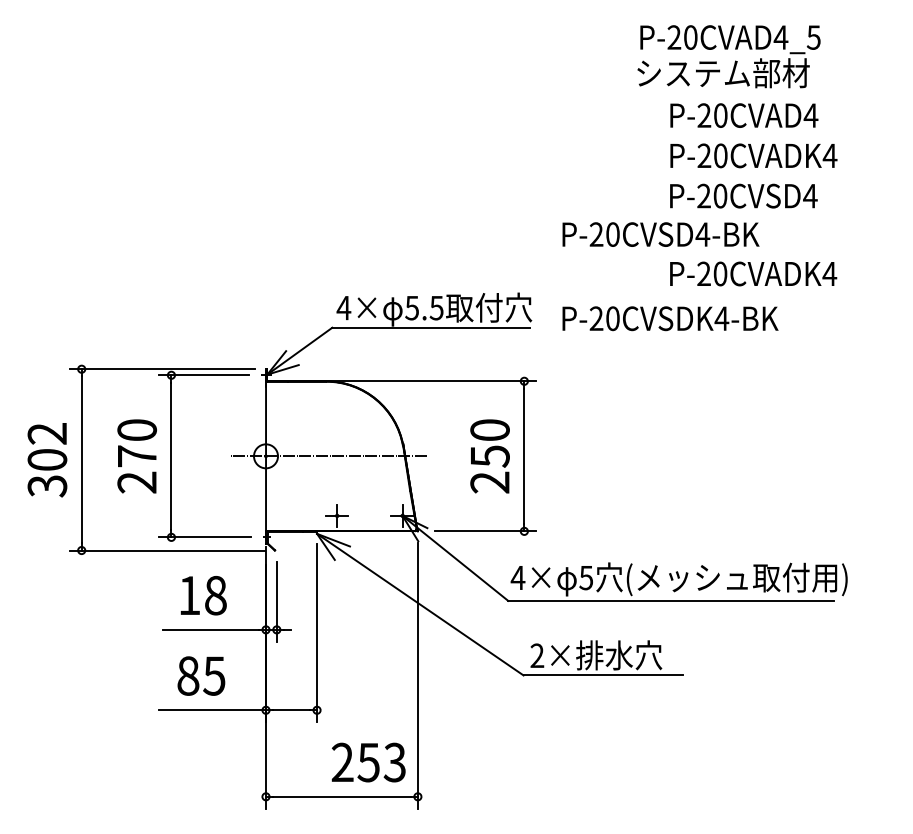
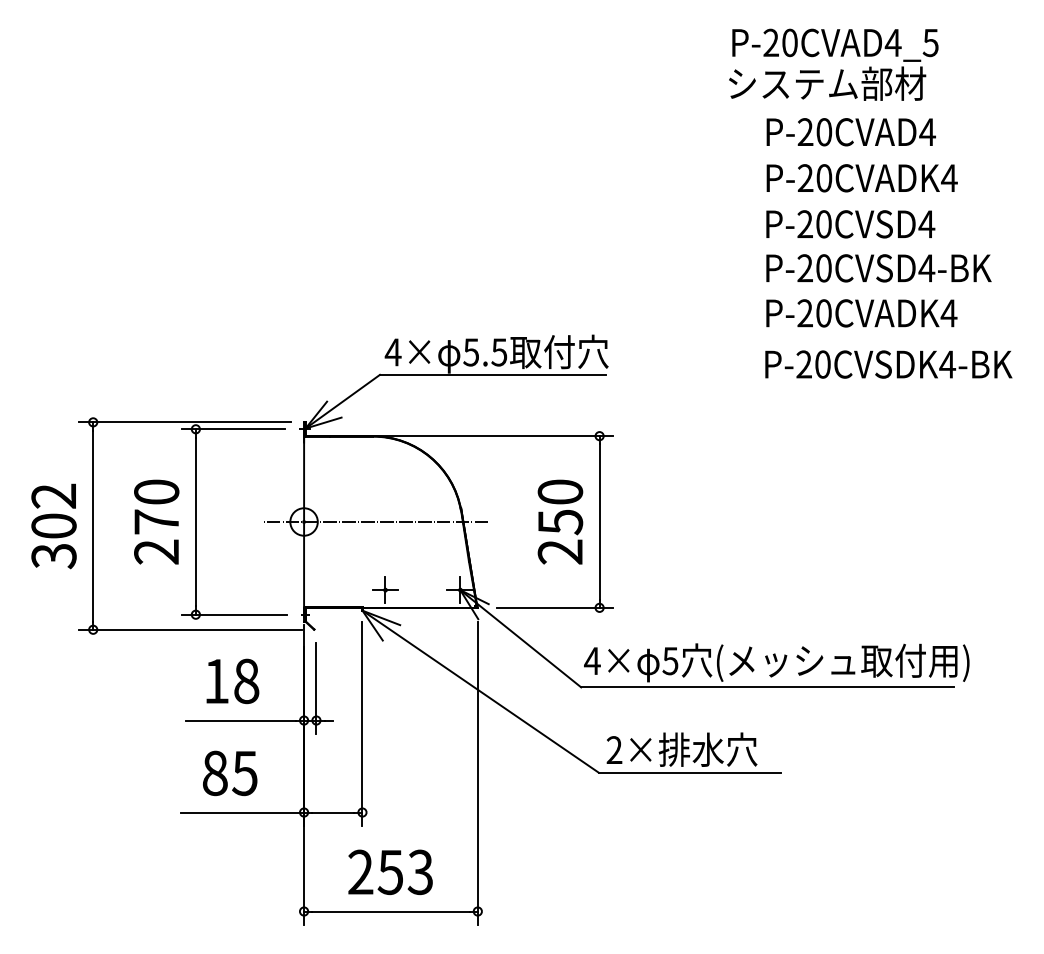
text: (660, 234) -> (878, 268), moved
text: (670, 318) -> (888, 364), moved
text: (368, 762) -> (390, 872), moved

